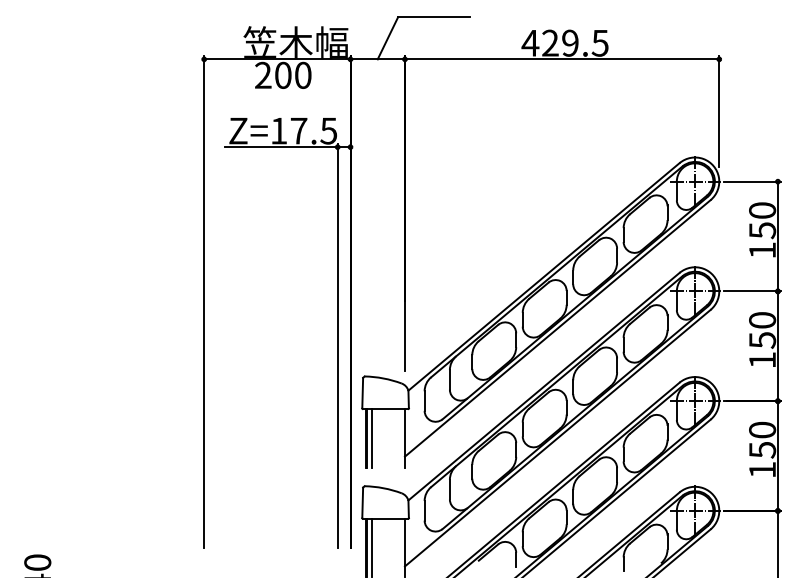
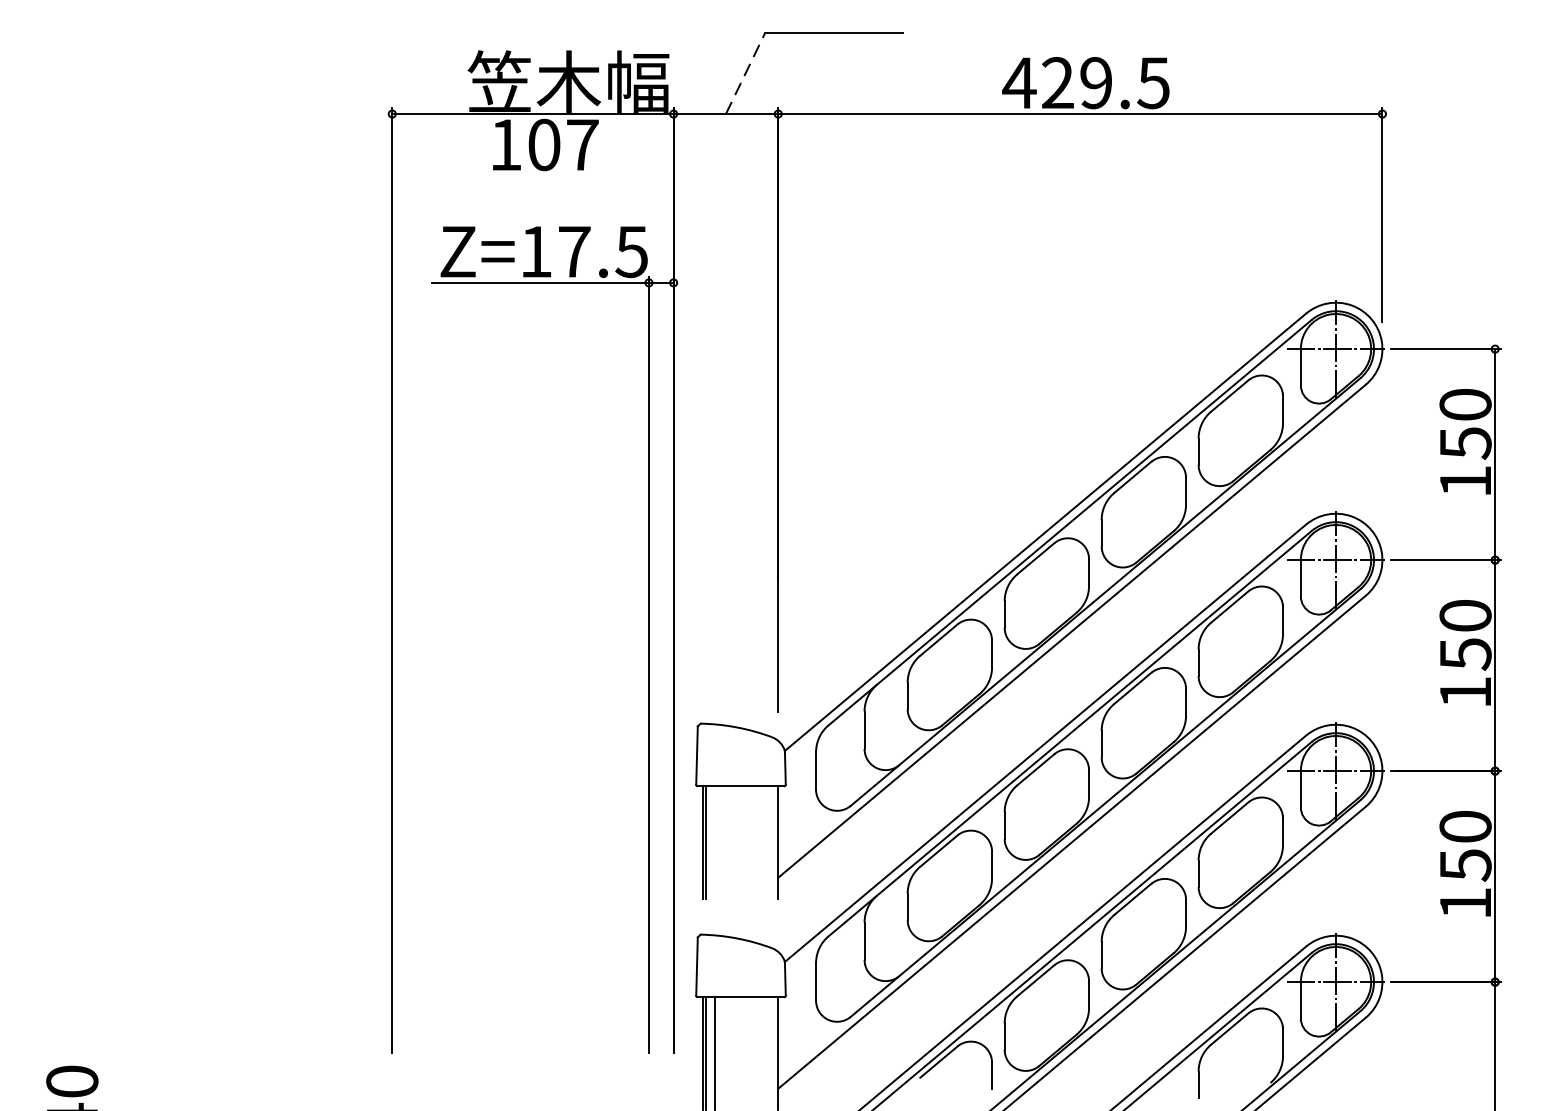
line: (388, 37) -> (746, 72), solid -> dashed
text: (283, 74) -> (544, 143), 200 -> 107
line: (372, 437) -> (715, 840), removed

